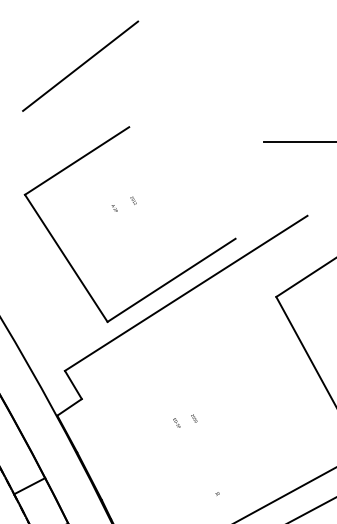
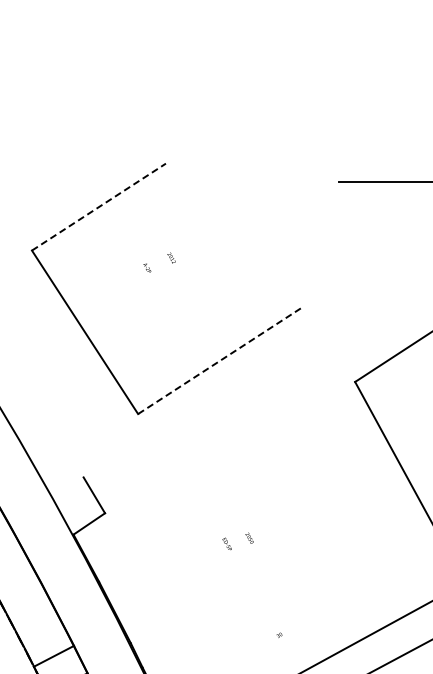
line: (80, 65) -> (103, 84), removed
line: (76, 161) -> (98, 207), solid -> dashed
line: (171, 280) -> (220, 360), solid -> dashed
line: (186, 293) -> (239, 377), removed
line: (29, 485) -> (53, 655), moved

